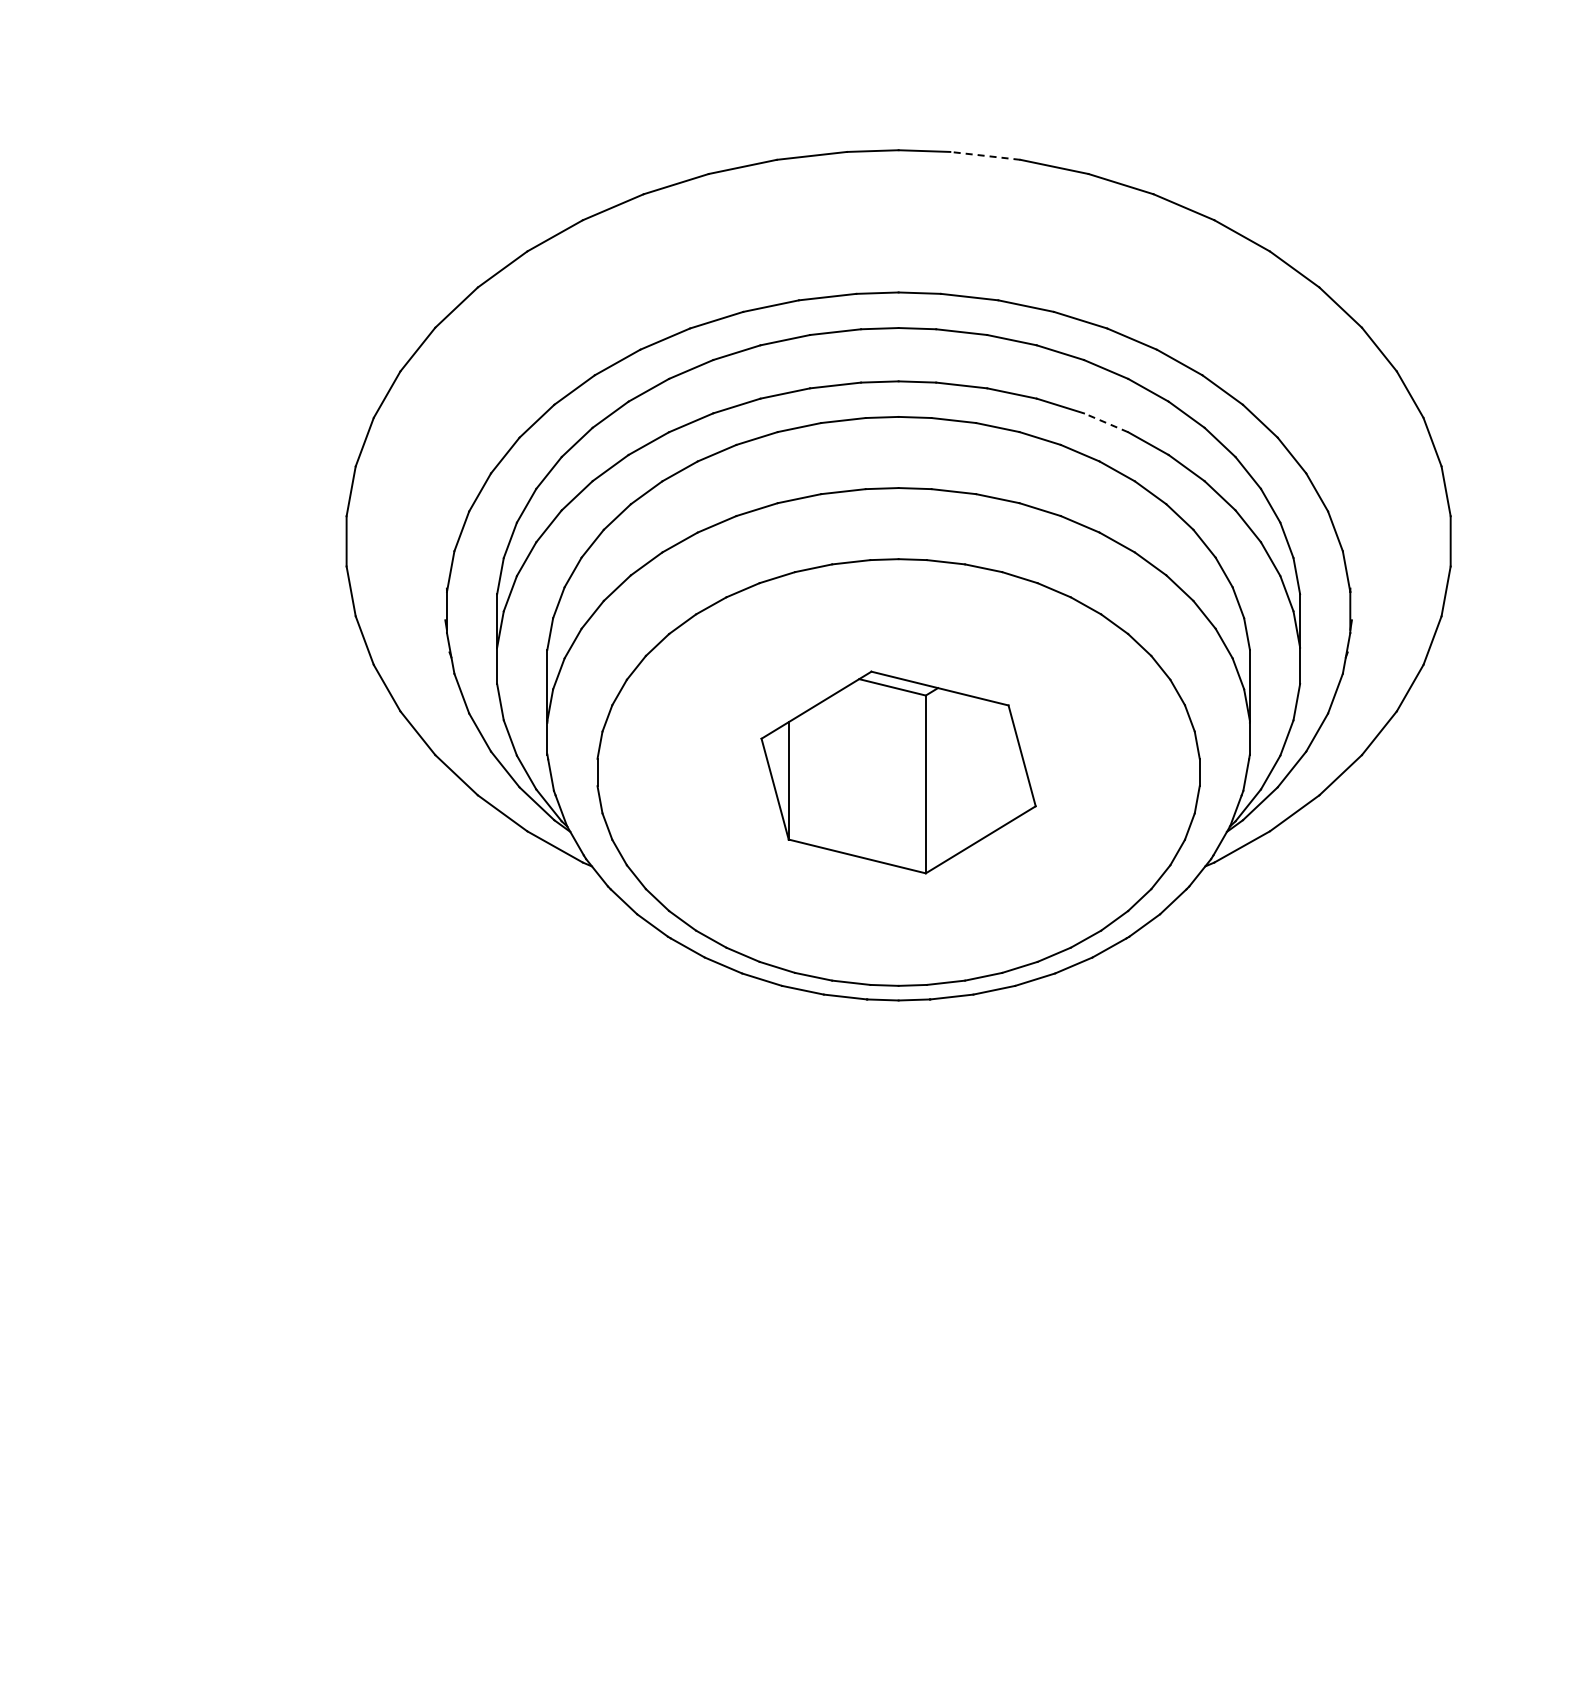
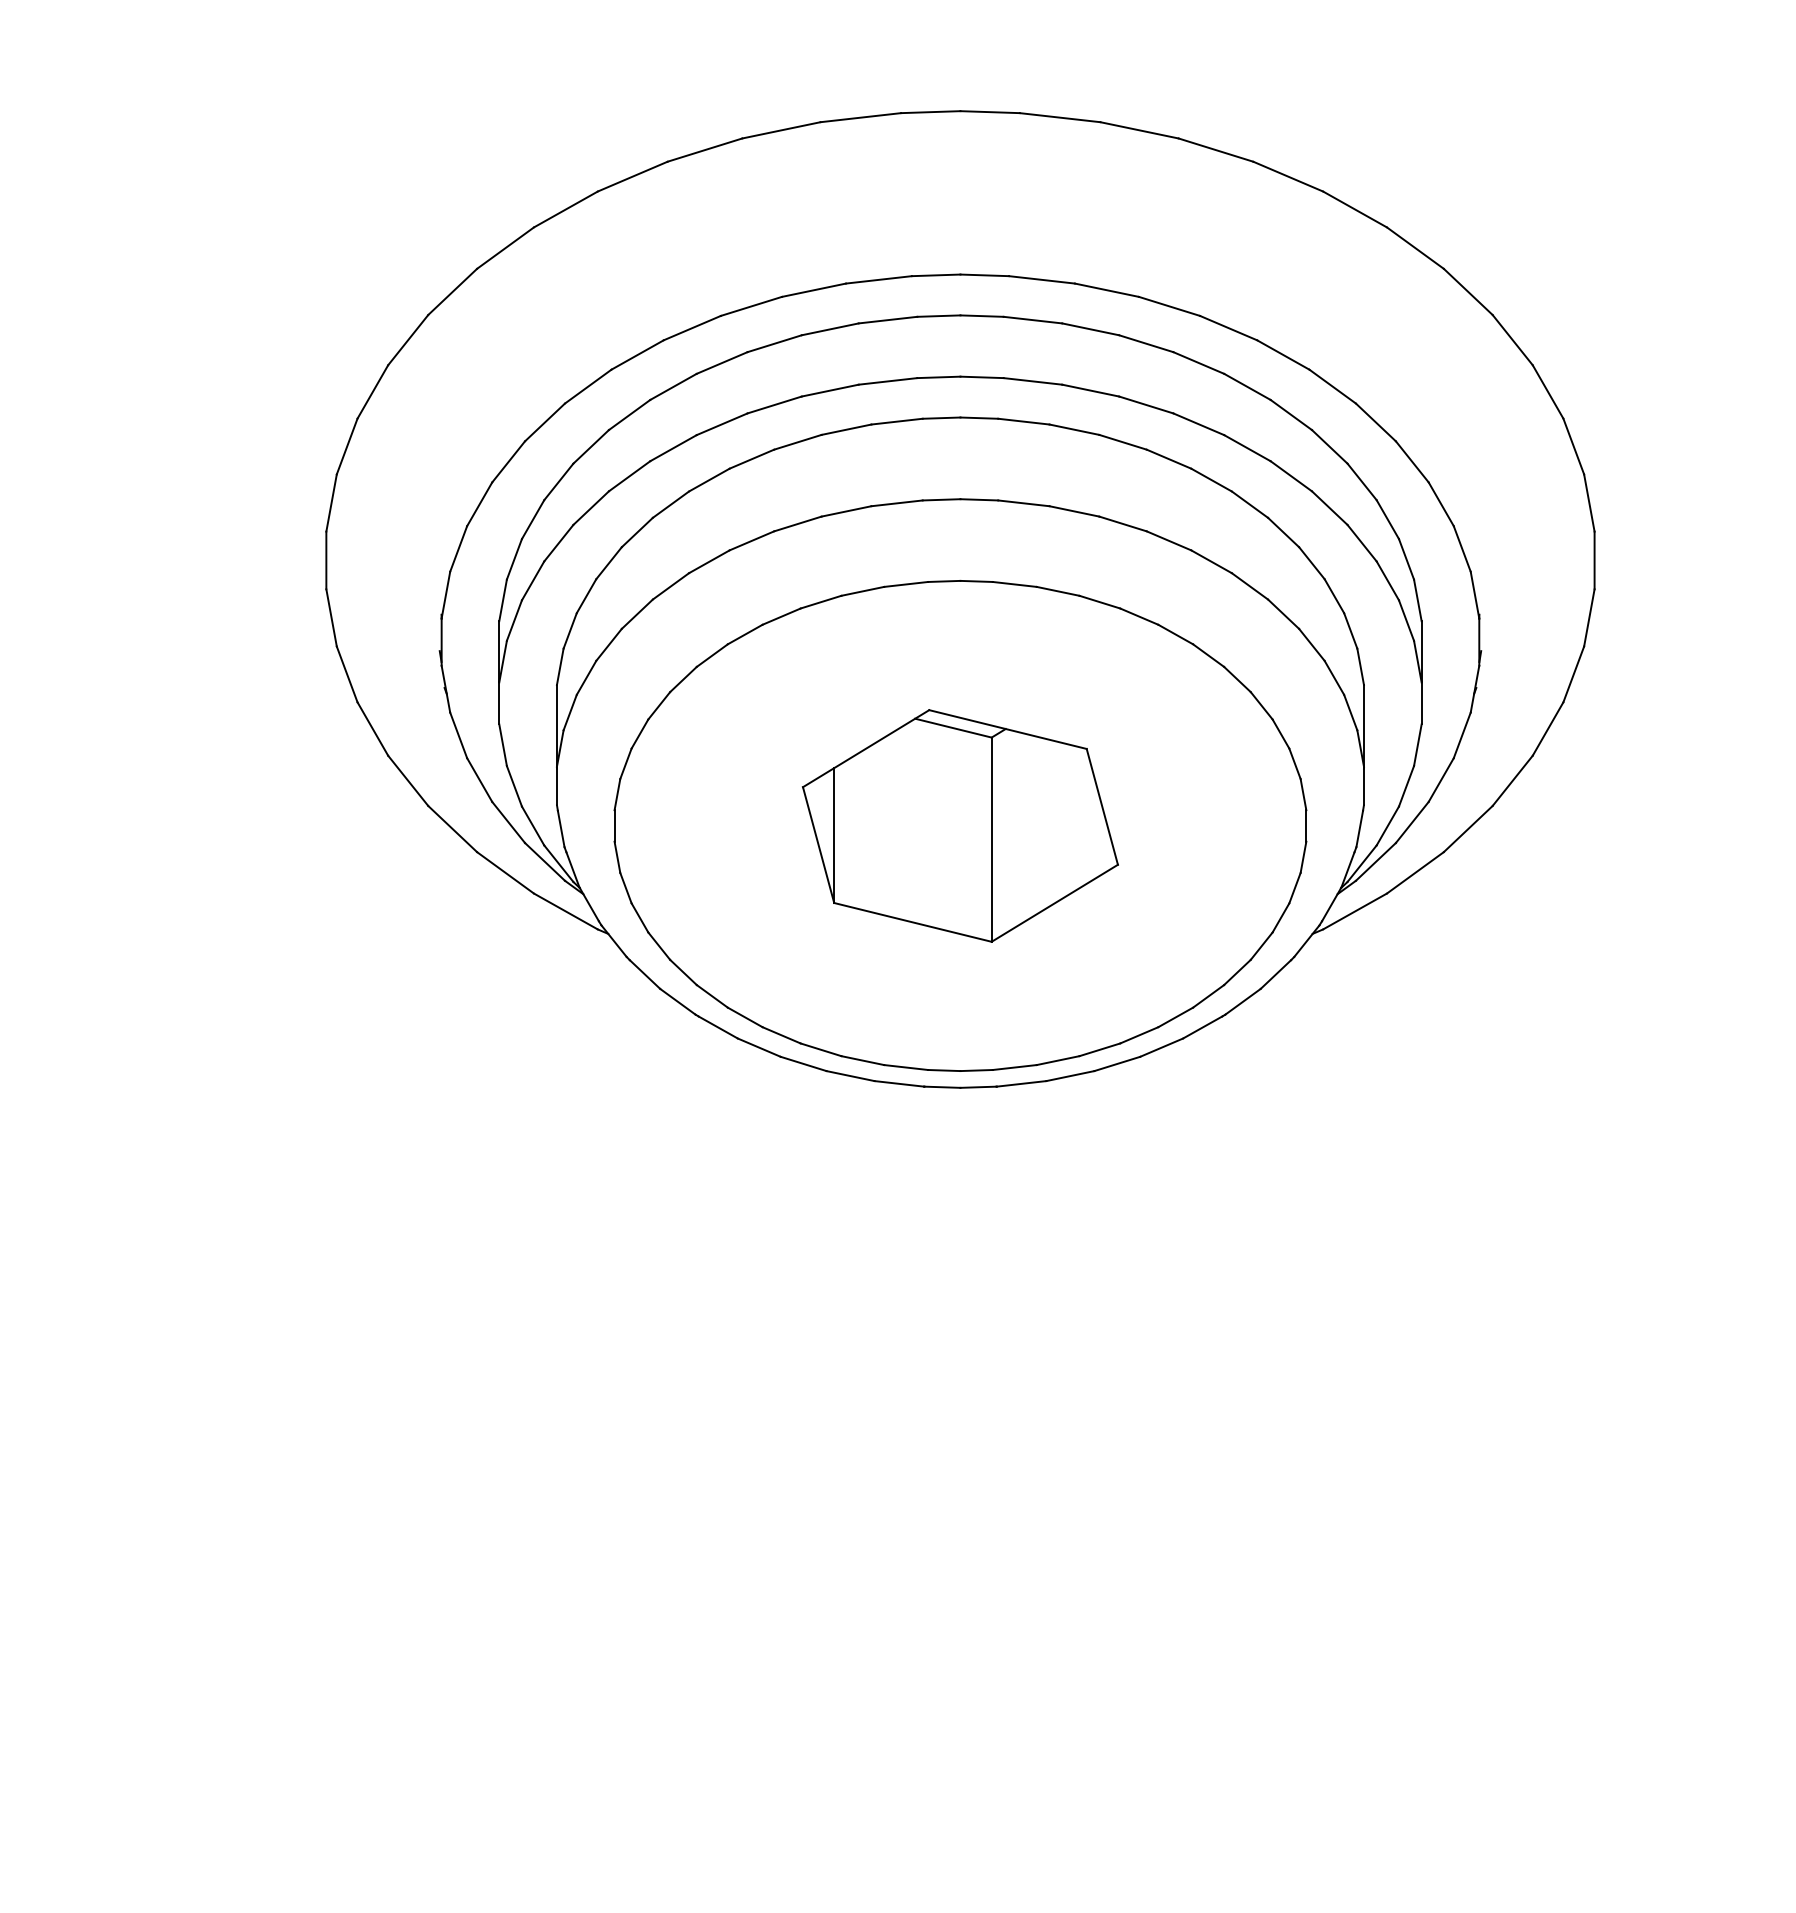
line: (984, 155) -> (1059, 117), dashed -> solid
line: (1105, 422) -> (1198, 423), dashed -> solid

